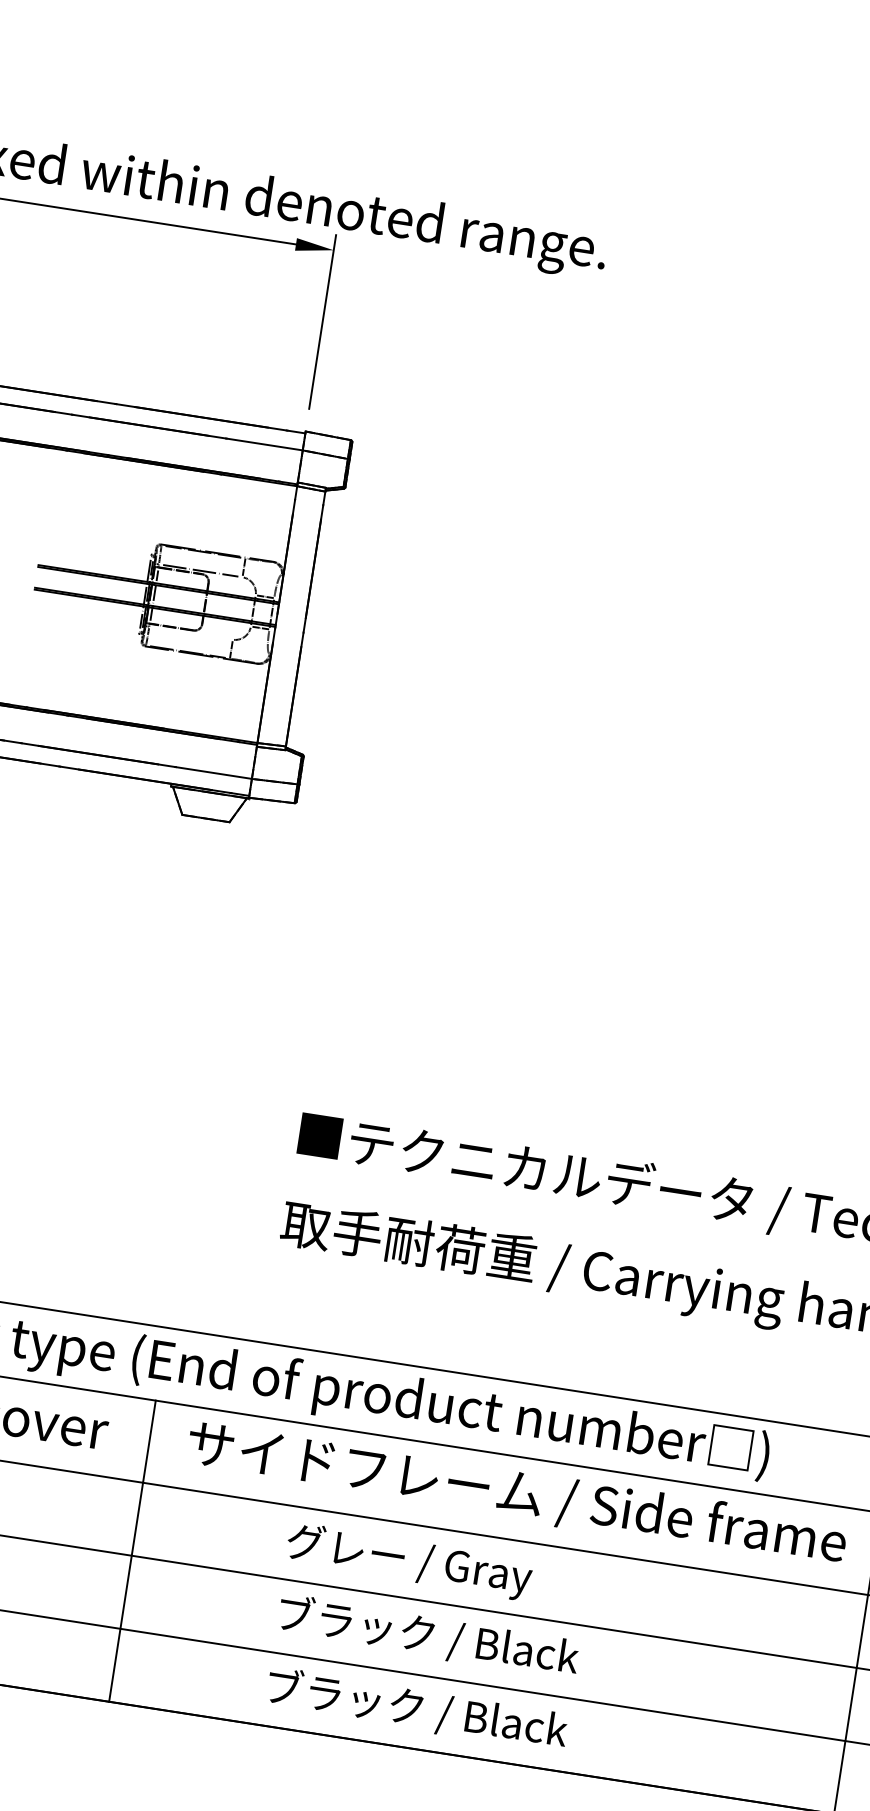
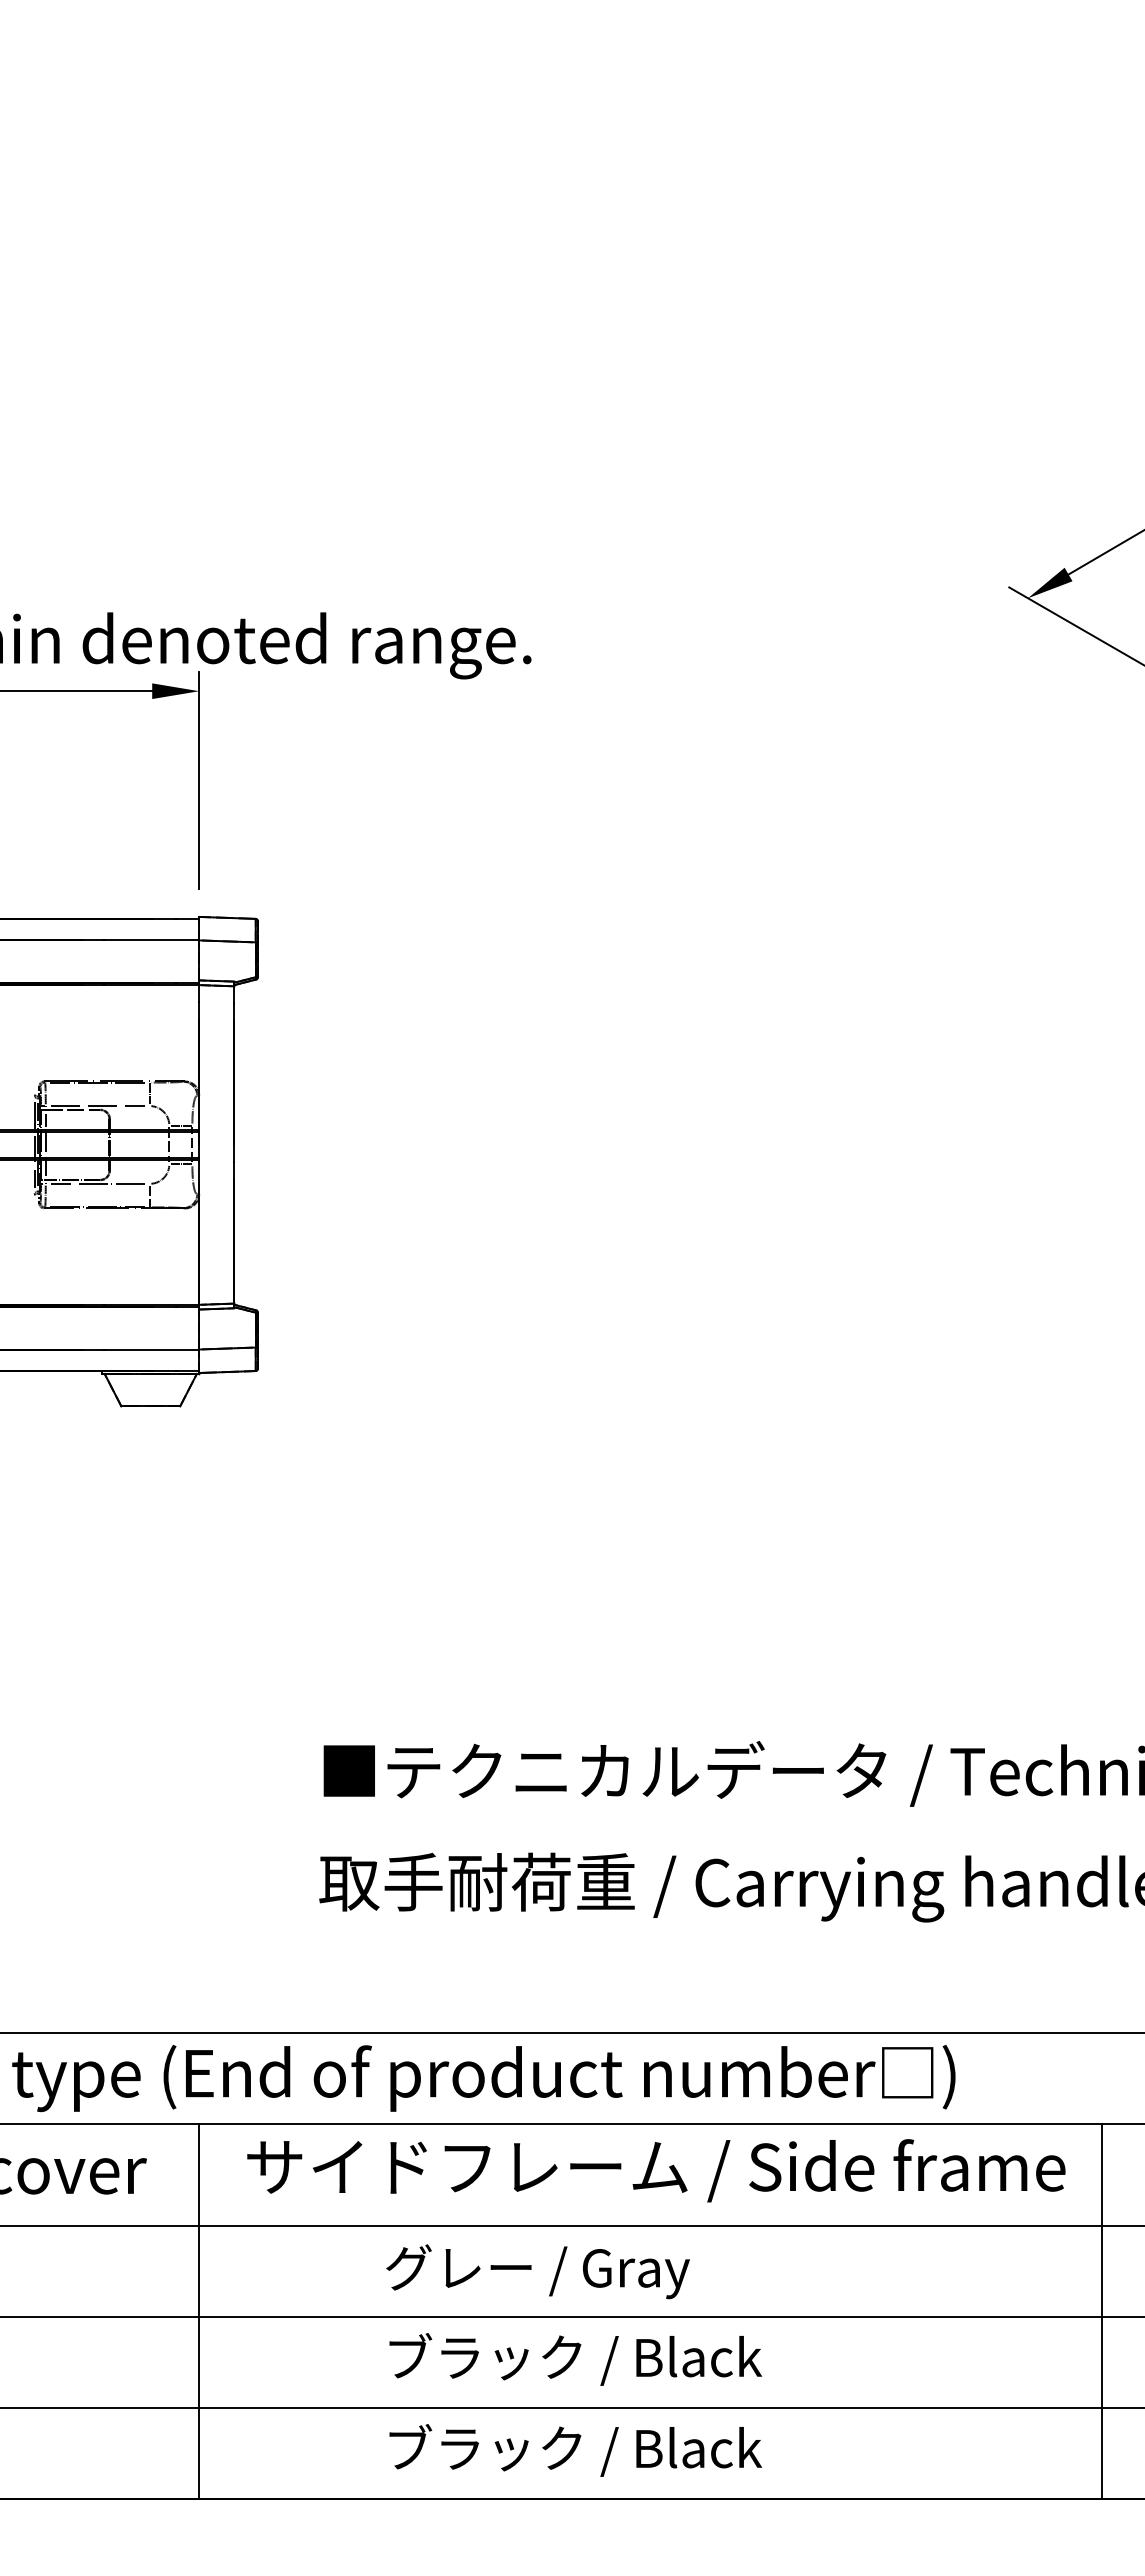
line: (190, 632) -> (97, 1183), added

